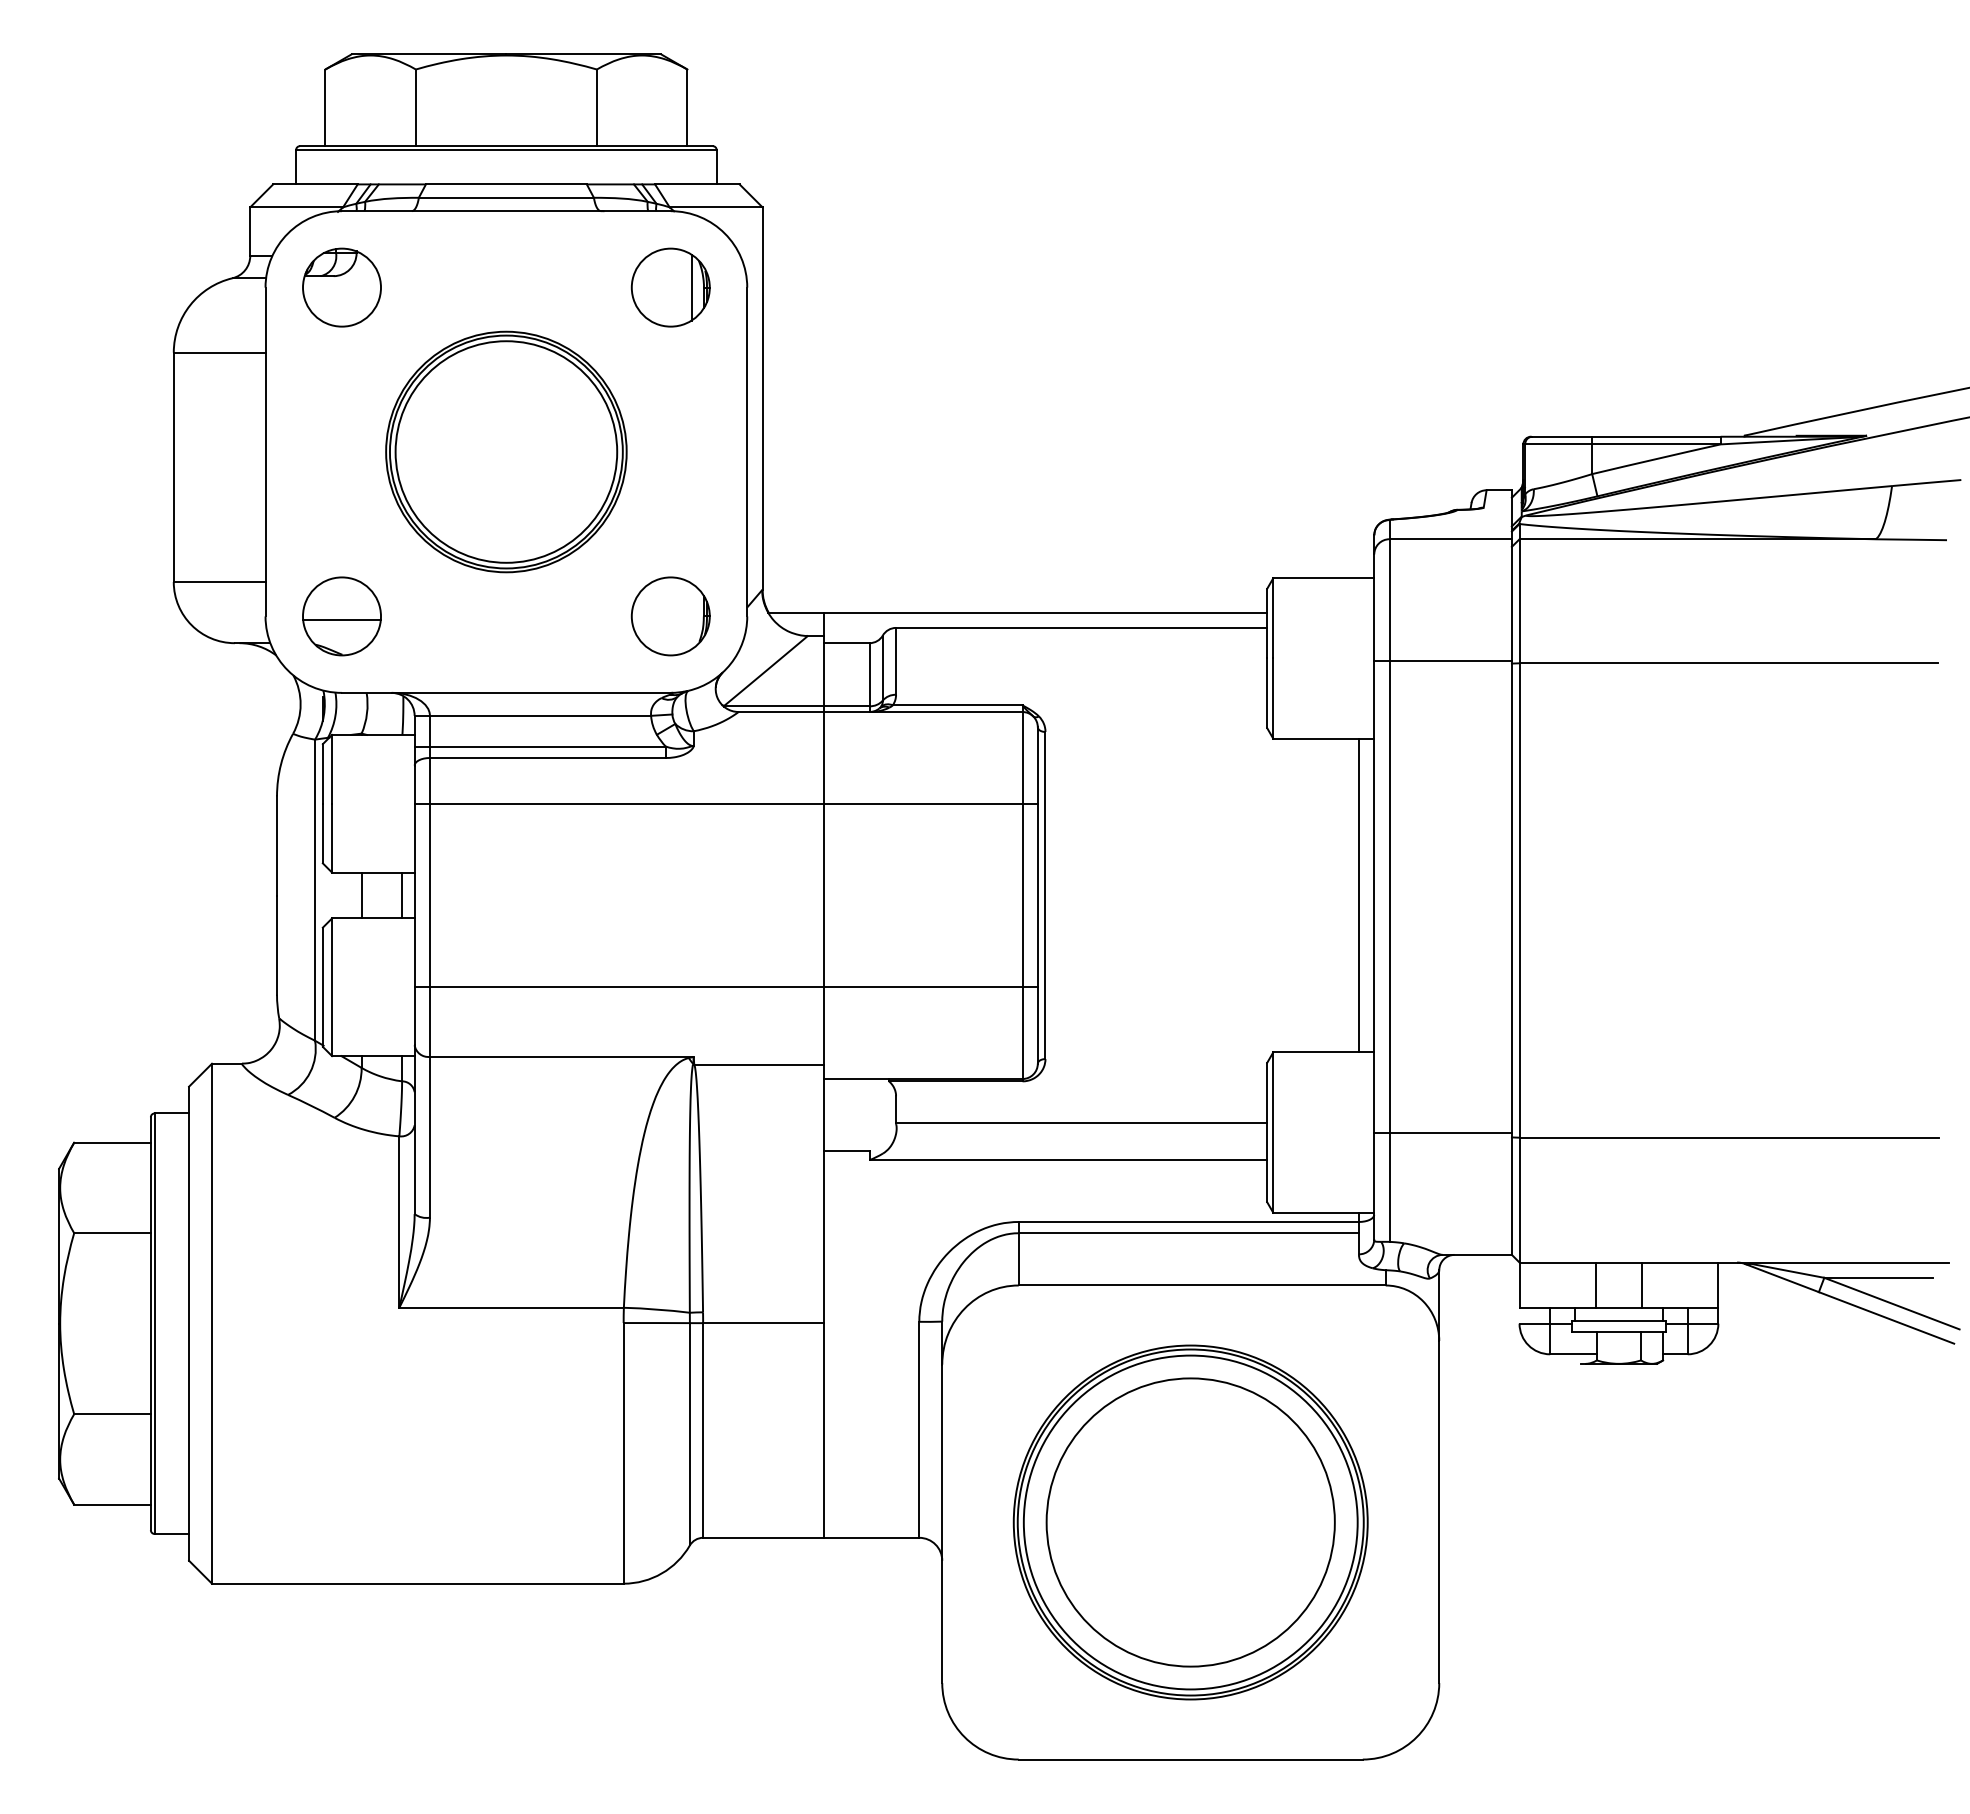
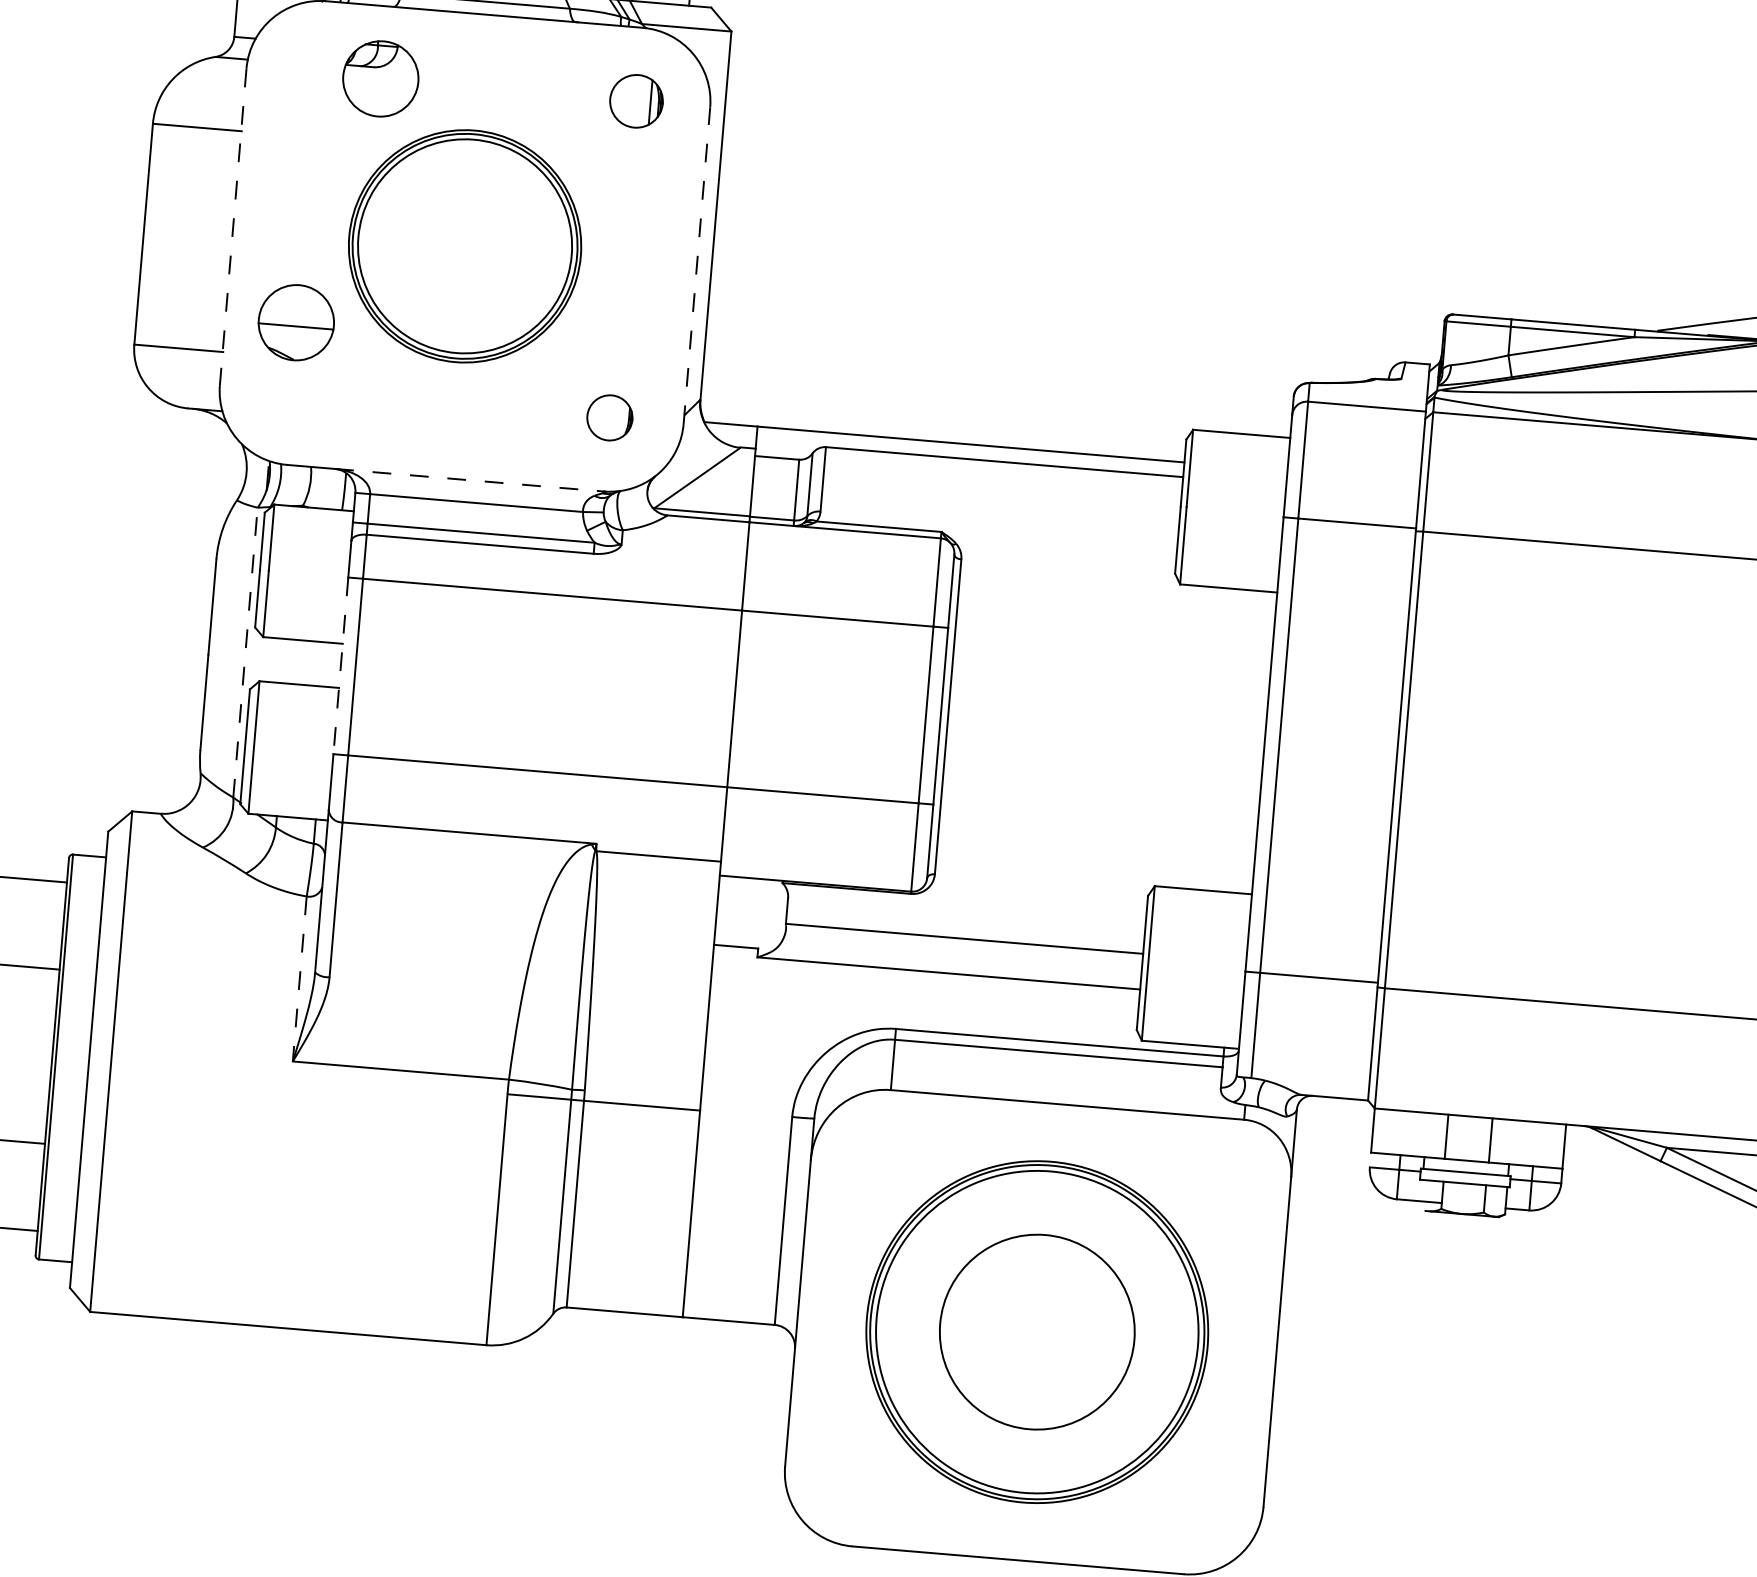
part: (341, 287) -> (380, 78), moved
part: (670, 287) -> (636, 101), size x0.7
line: (747, 451) -> (697, 265), solid -> dashed
line: (265, 452) -> (233, 227), solid -> dashed
part: (341, 616) -> (295, 322), moved
part: (670, 616) -> (609, 417), size x0.6
line: (531, 692) -> (469, 479), solid -> dashed
line: (315, 890) -> (245, 653), solid -> dashed
line: (361, 895) -> (289, 661), removed
line: (402, 895) -> (329, 664), removed
line: (414, 895) -> (340, 665), solid -> dashed
line: (1358, 895) -> (1249, 742), removed
line: (399, 1222) -> (299, 979), solid -> dashed
circle: (1190, 1522) -> (1037, 1332), size x0.7

